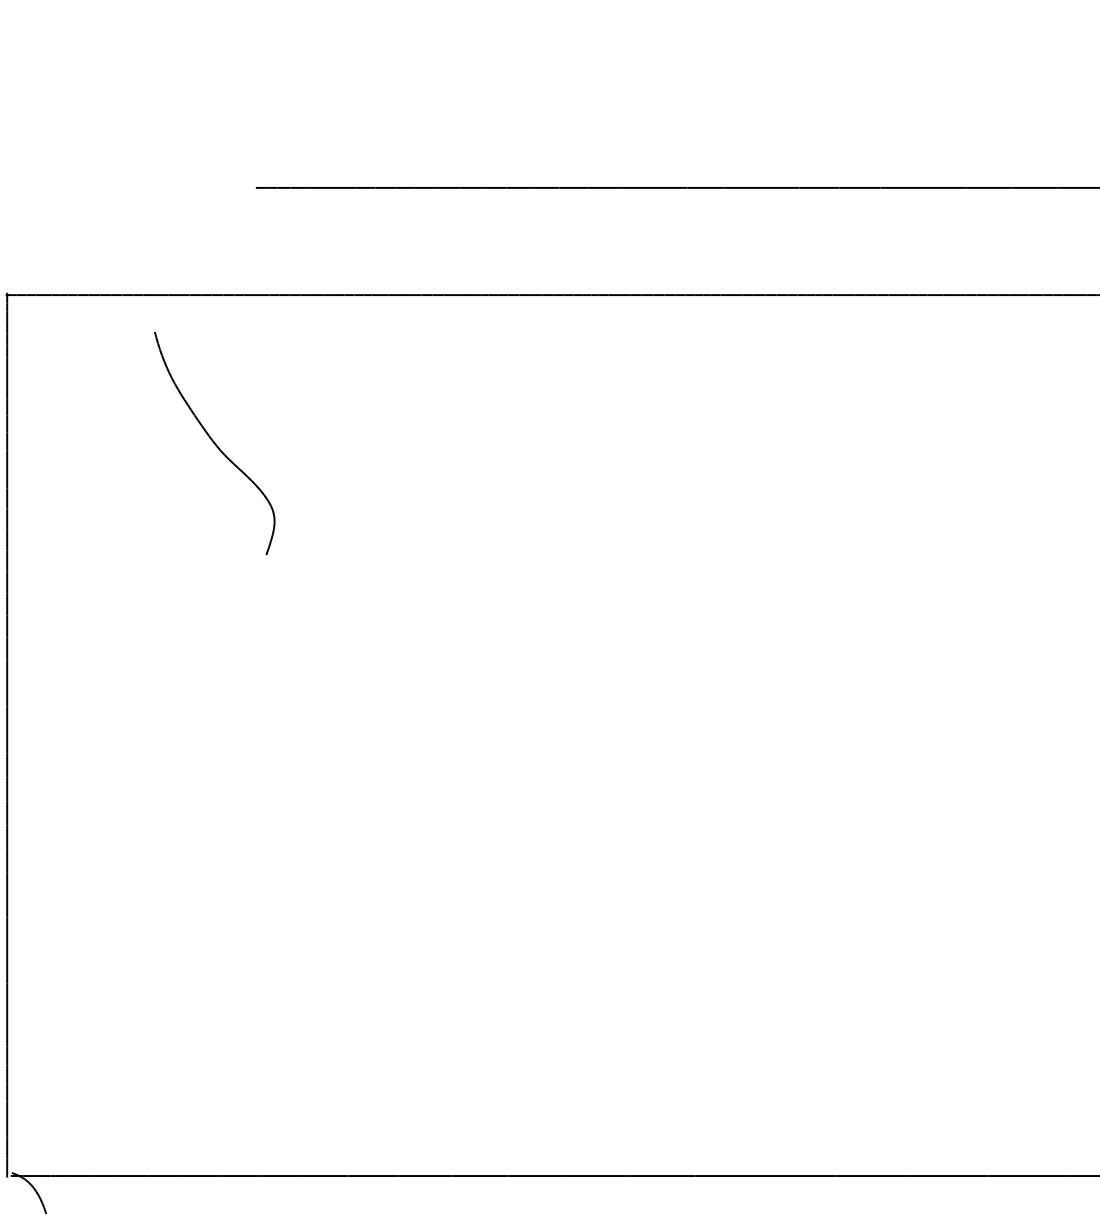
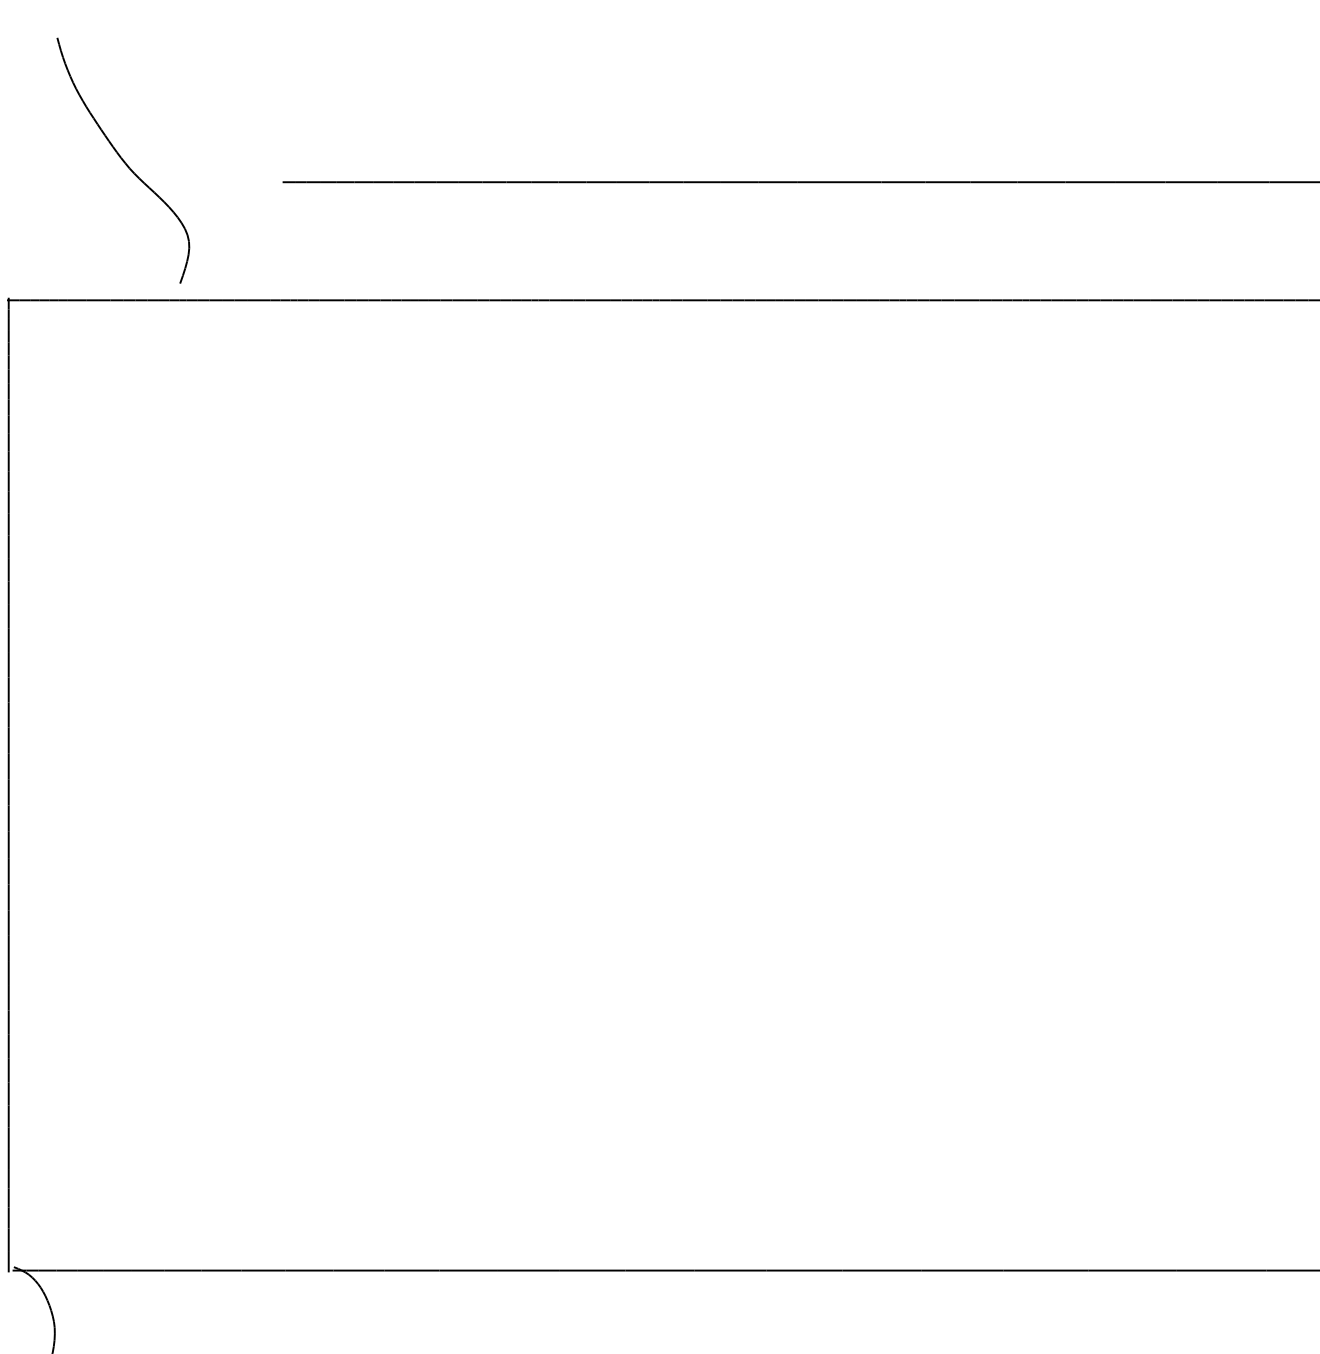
part: (214, 443) -> (123, 160), moved

